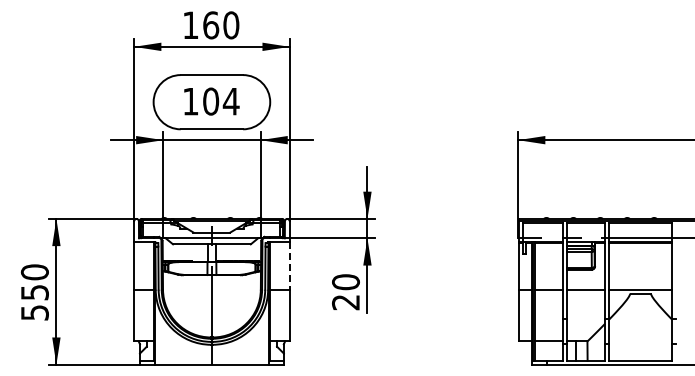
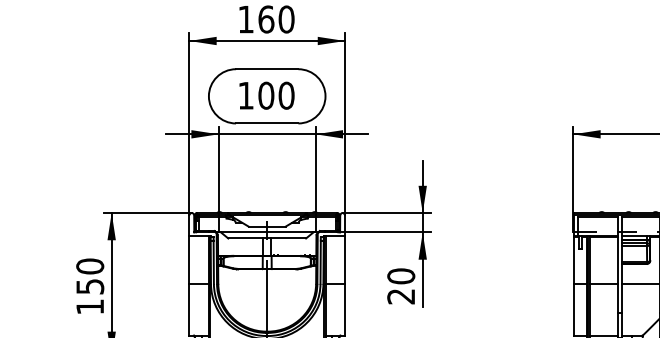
text: (230, 101) -> (285, 95), 104 -> 100
line: (289, 265) -> (344, 259), dashed -> solid
text: (34, 312) -> (89, 306), 550 -> 150

